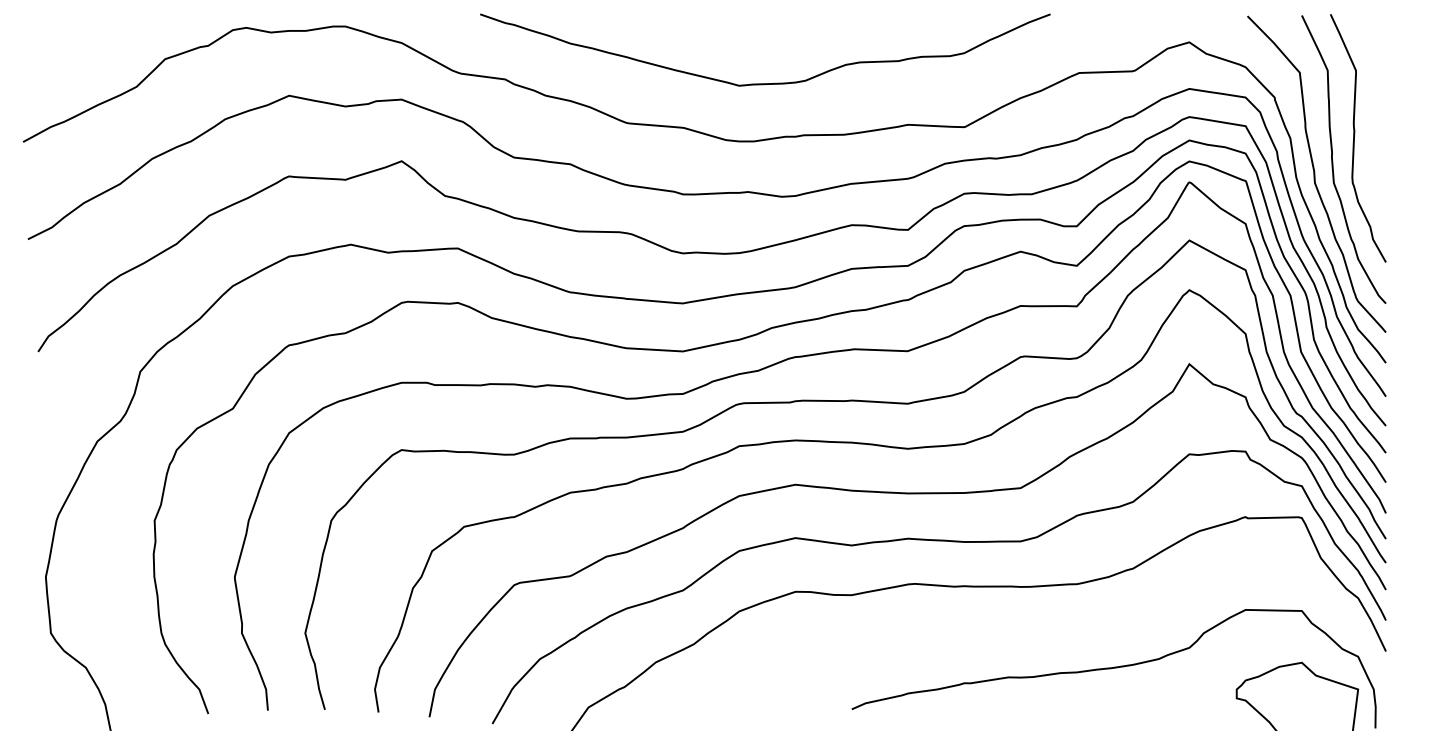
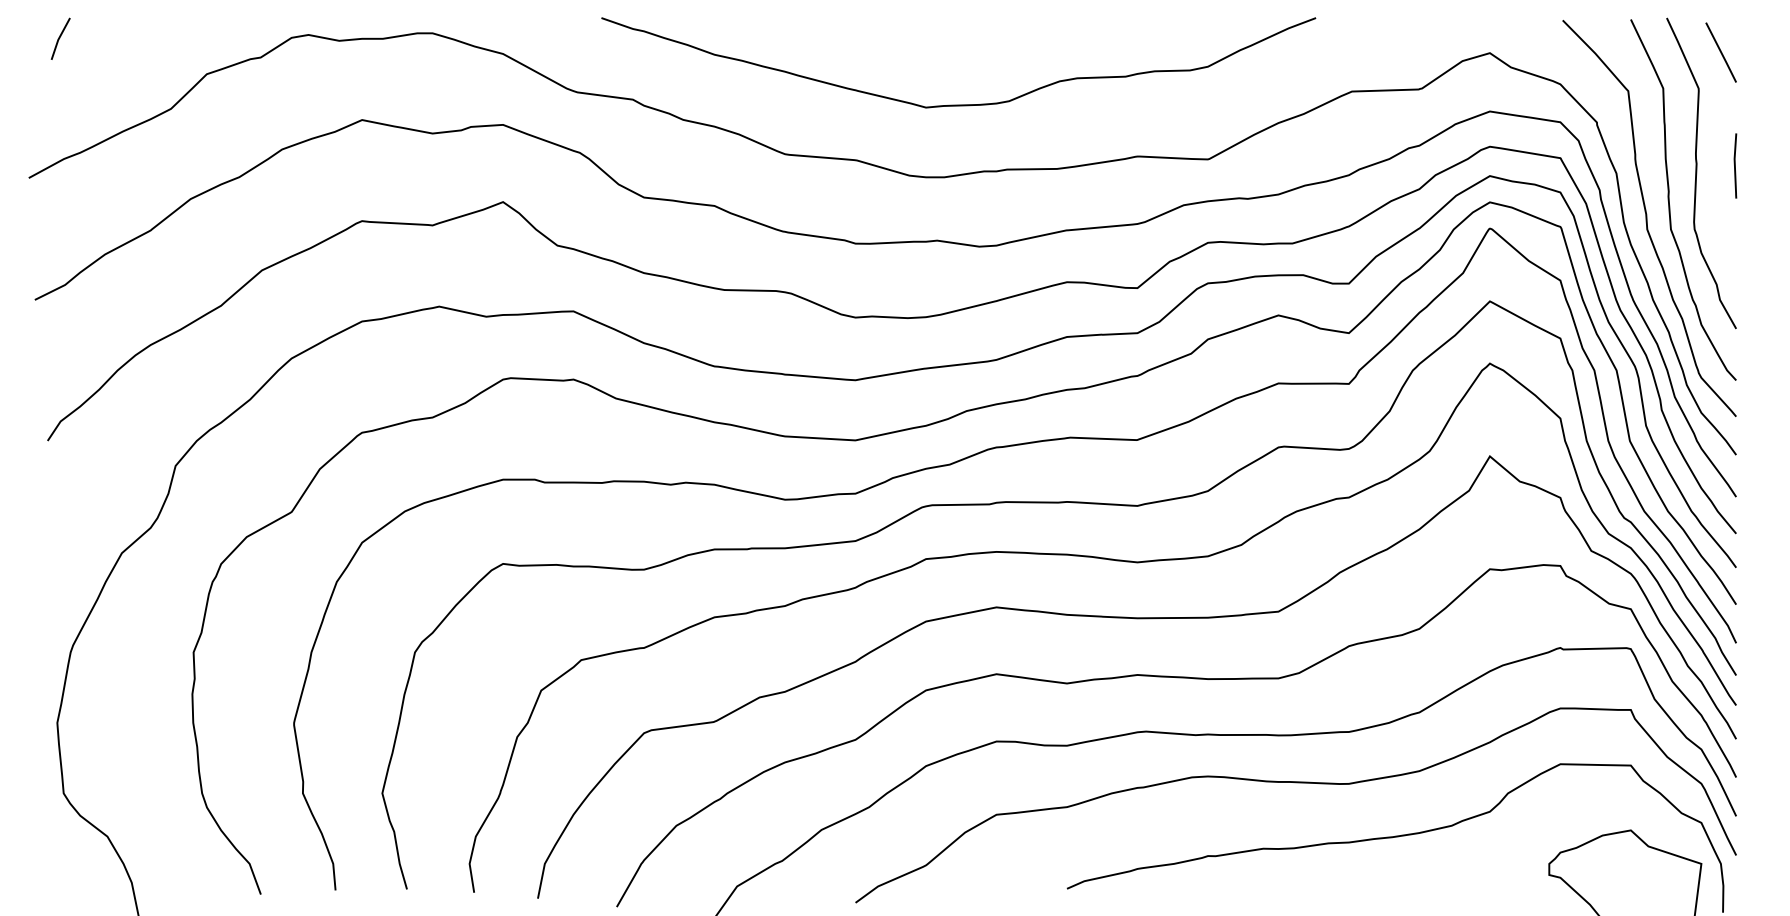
line: (48, 30) -> (60, 38), added
line: (1373, 41) -> (1720, 52), added
line: (1385, 132) -> (1735, 165), added
curve: (1034, 625) -> (1295, 783), added

